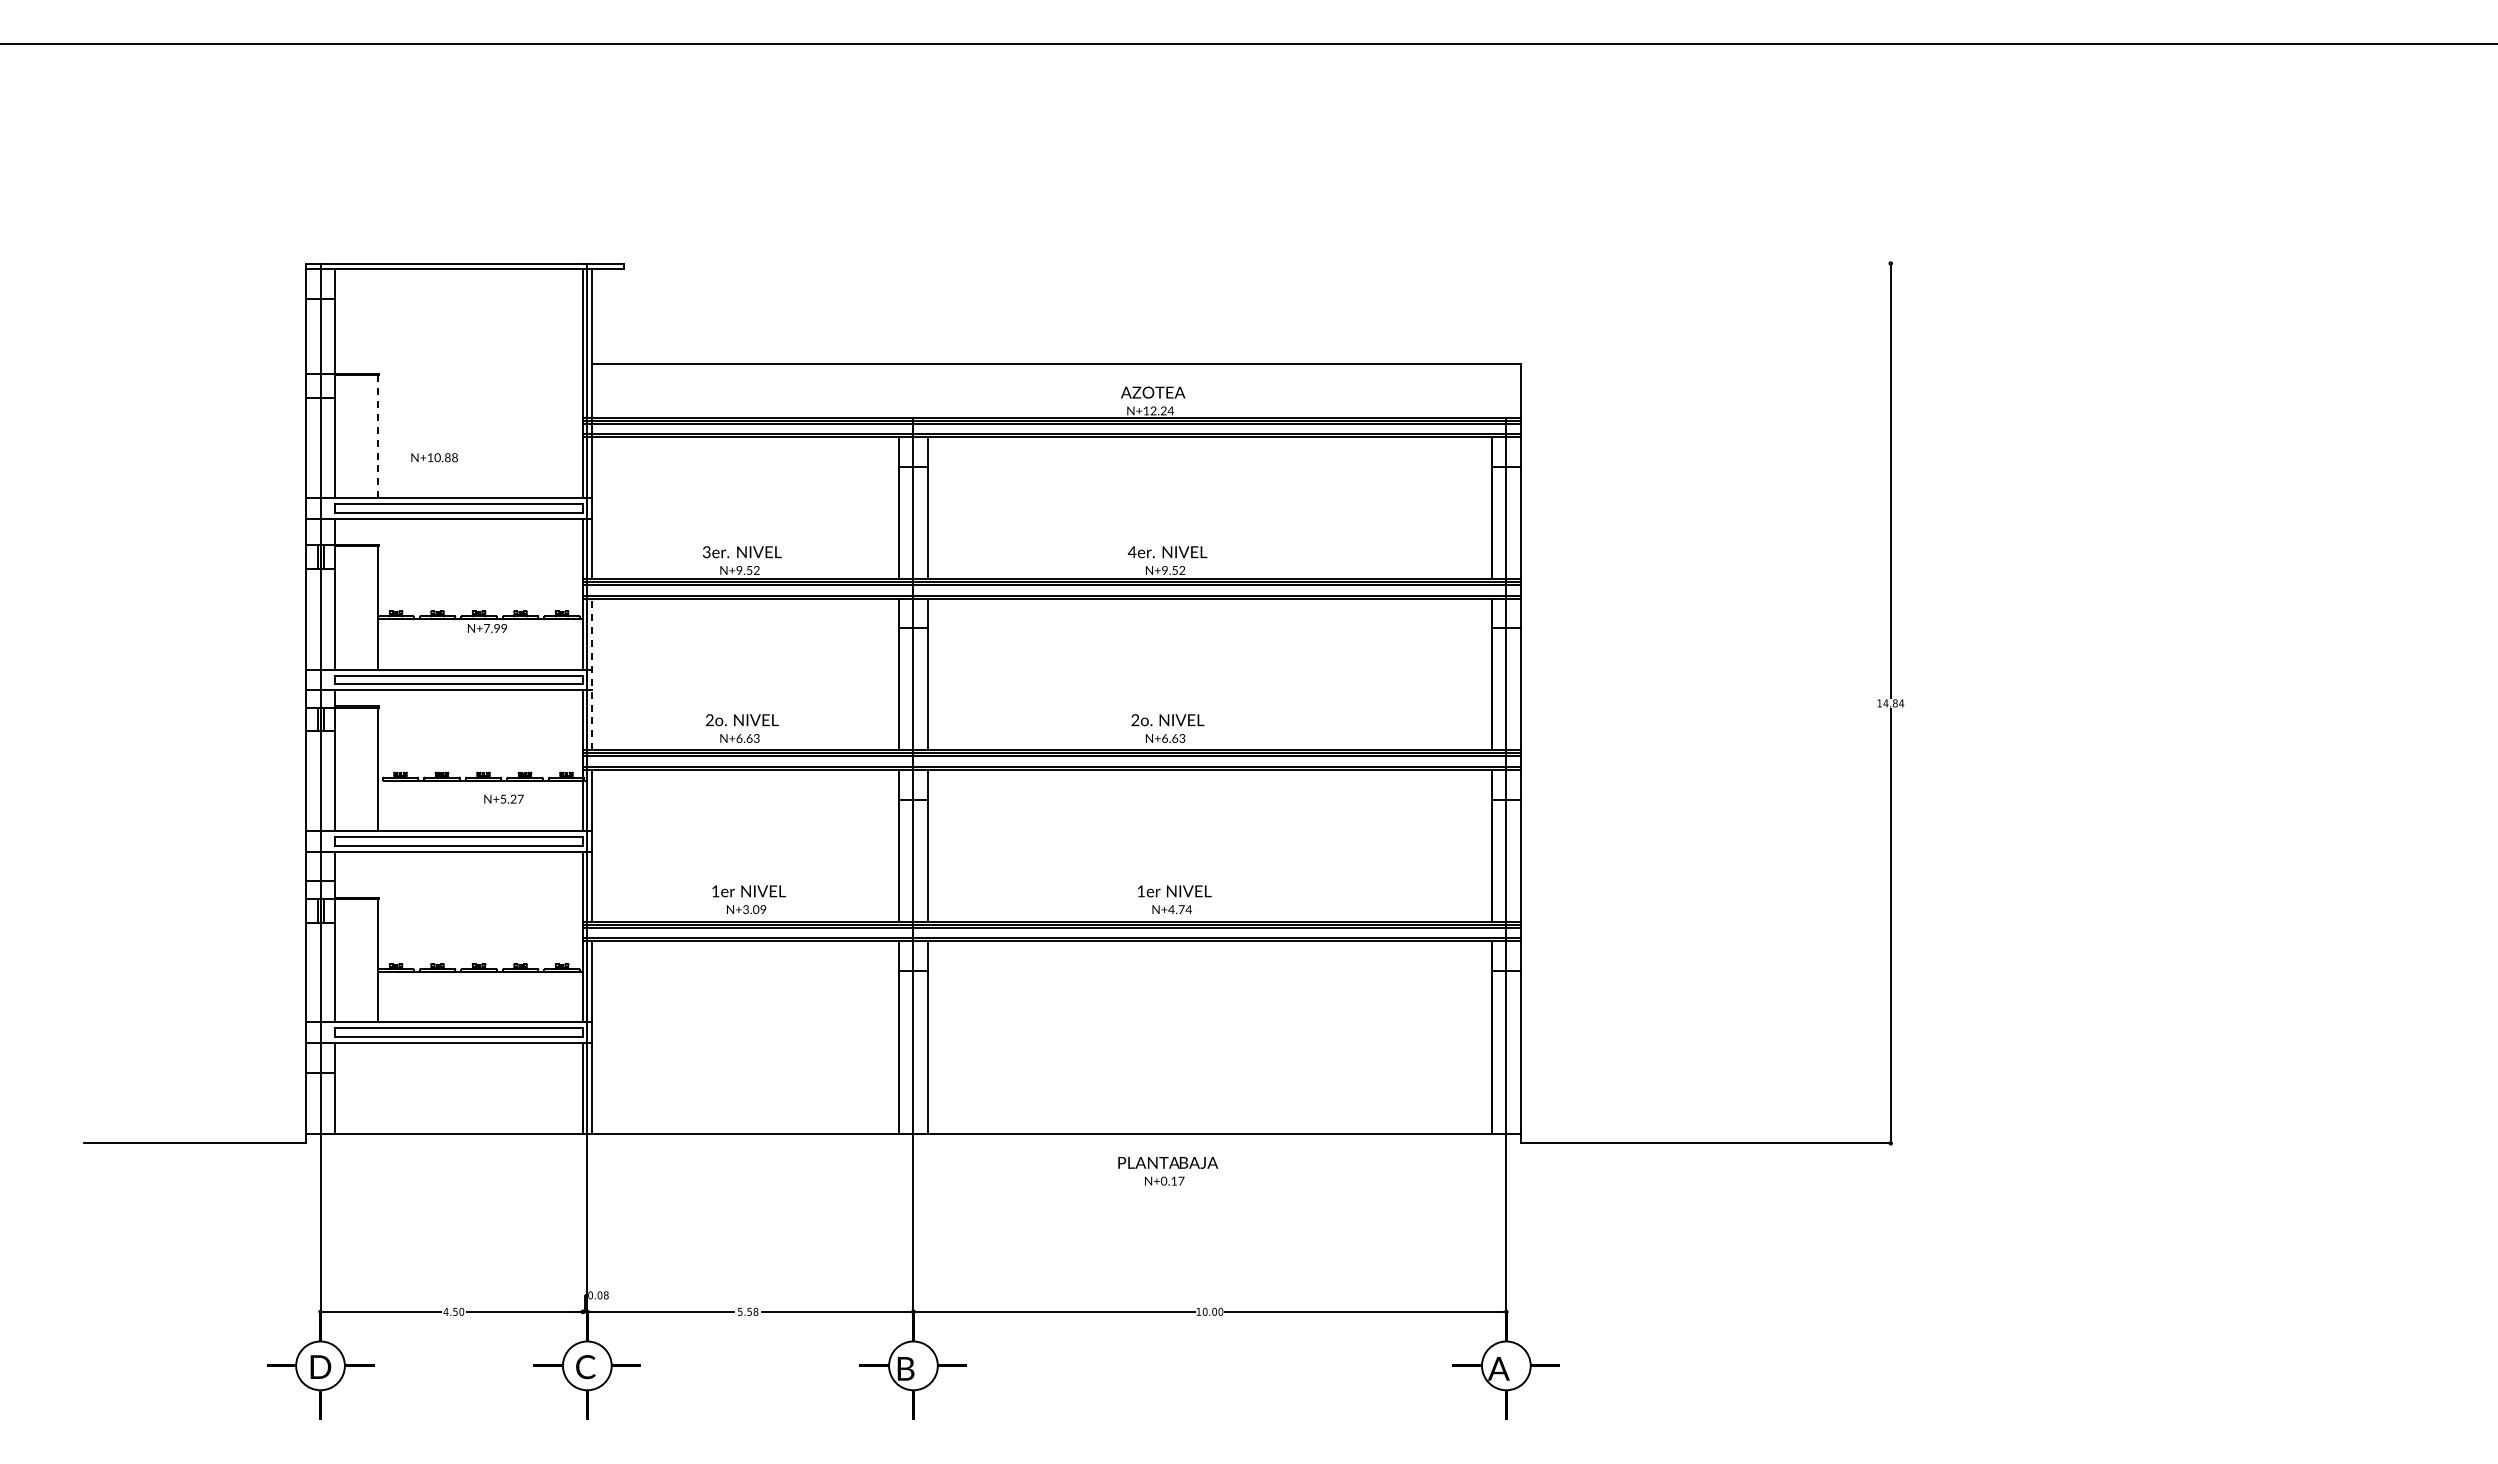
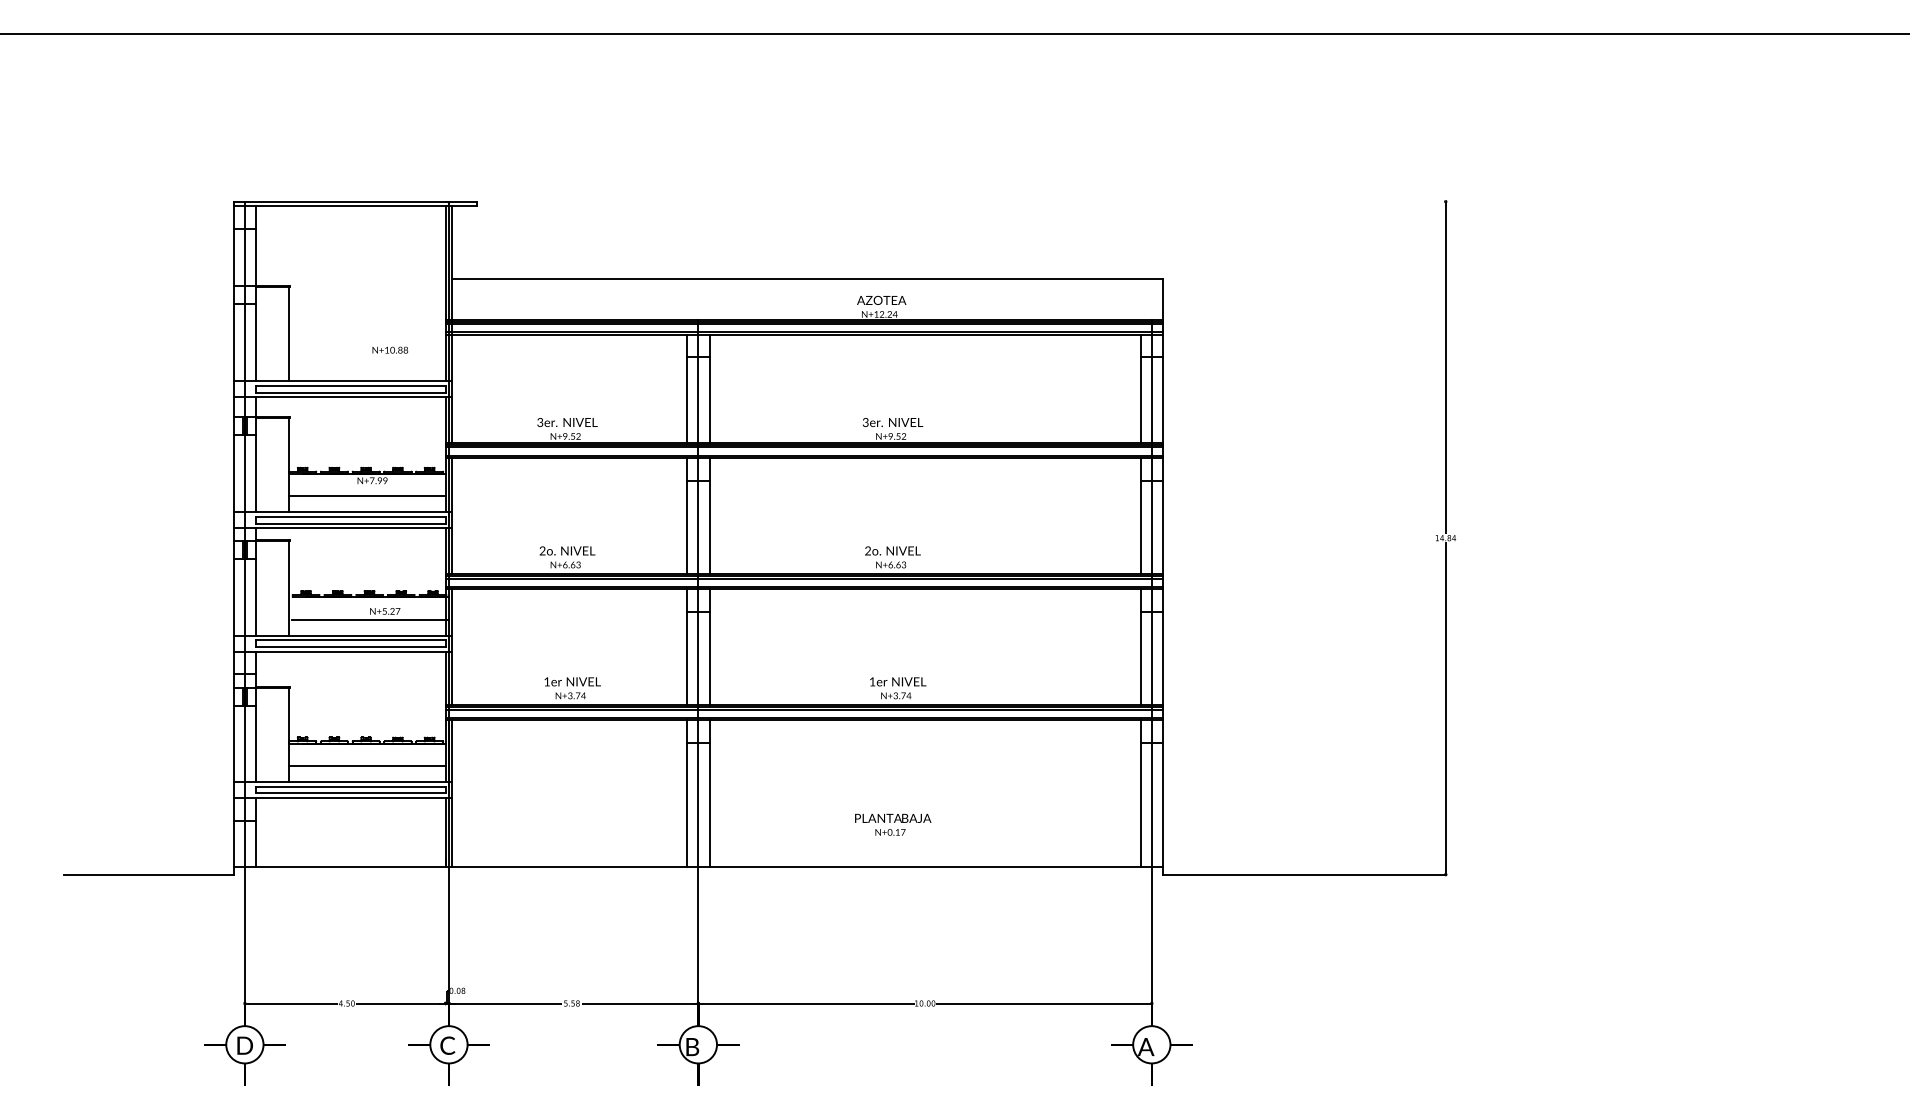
line: (378, 435) -> (289, 333), dashed -> solid
text: (434, 457) -> (390, 350), moved
text: (1131, 552) -> (865, 422), 4er. -> 3er.
line: (480, 648) -> (367, 496), added
line: (591, 674) -> (452, 516), dashed -> solid
line: (484, 810) -> (370, 620), added
text: (759, 909) -> (580, 695), N+3.09 -> N+3.74
text: (1171, 909) -> (895, 695), N+4.74 -> N+3.74
line: (480, 1001) -> (367, 766), added
text: (1168, 1171) -> (893, 825), moved

